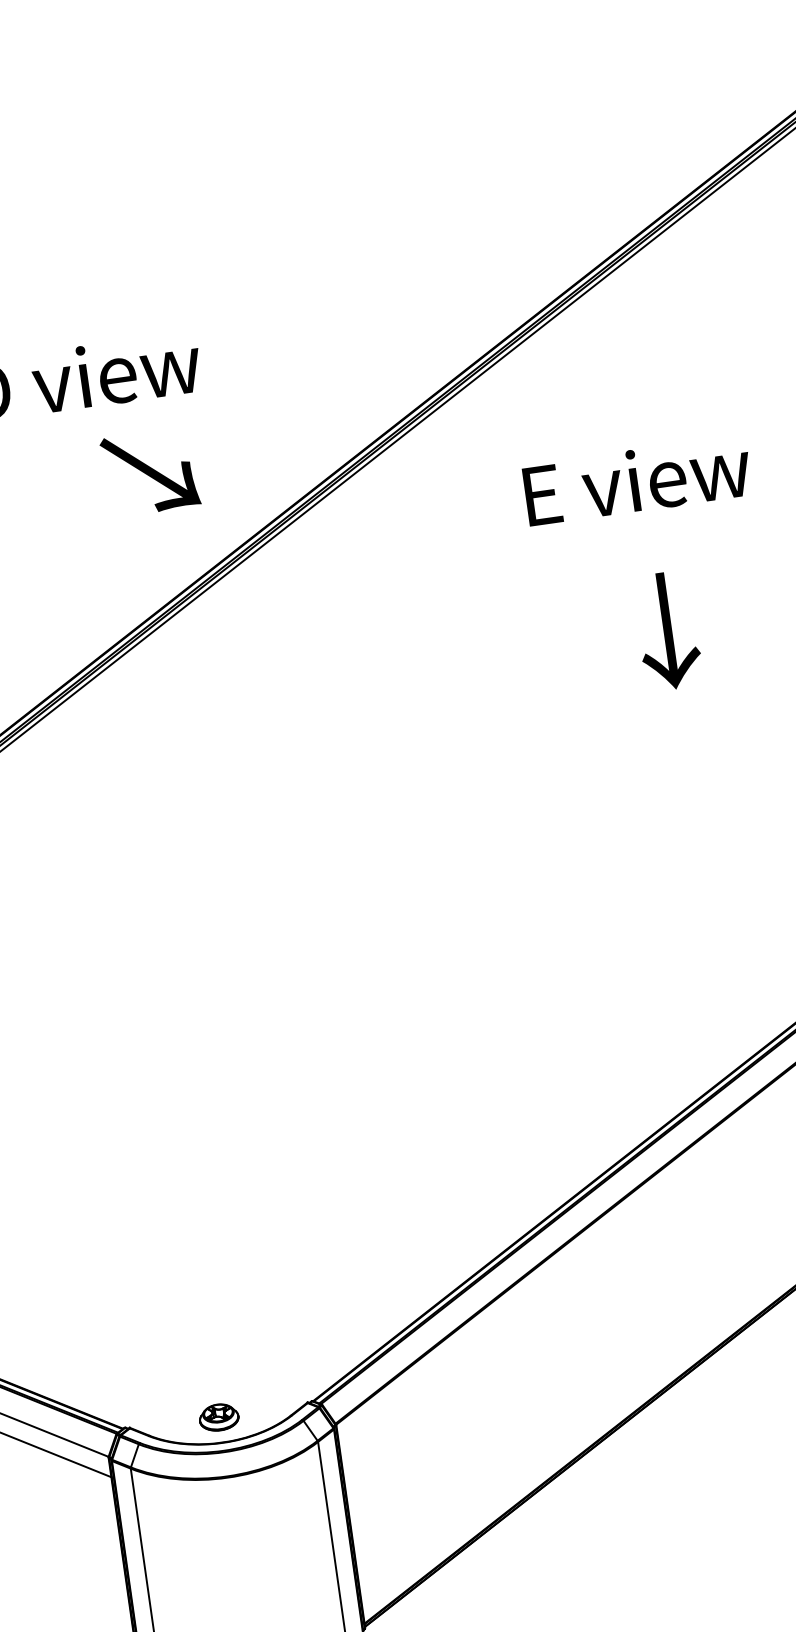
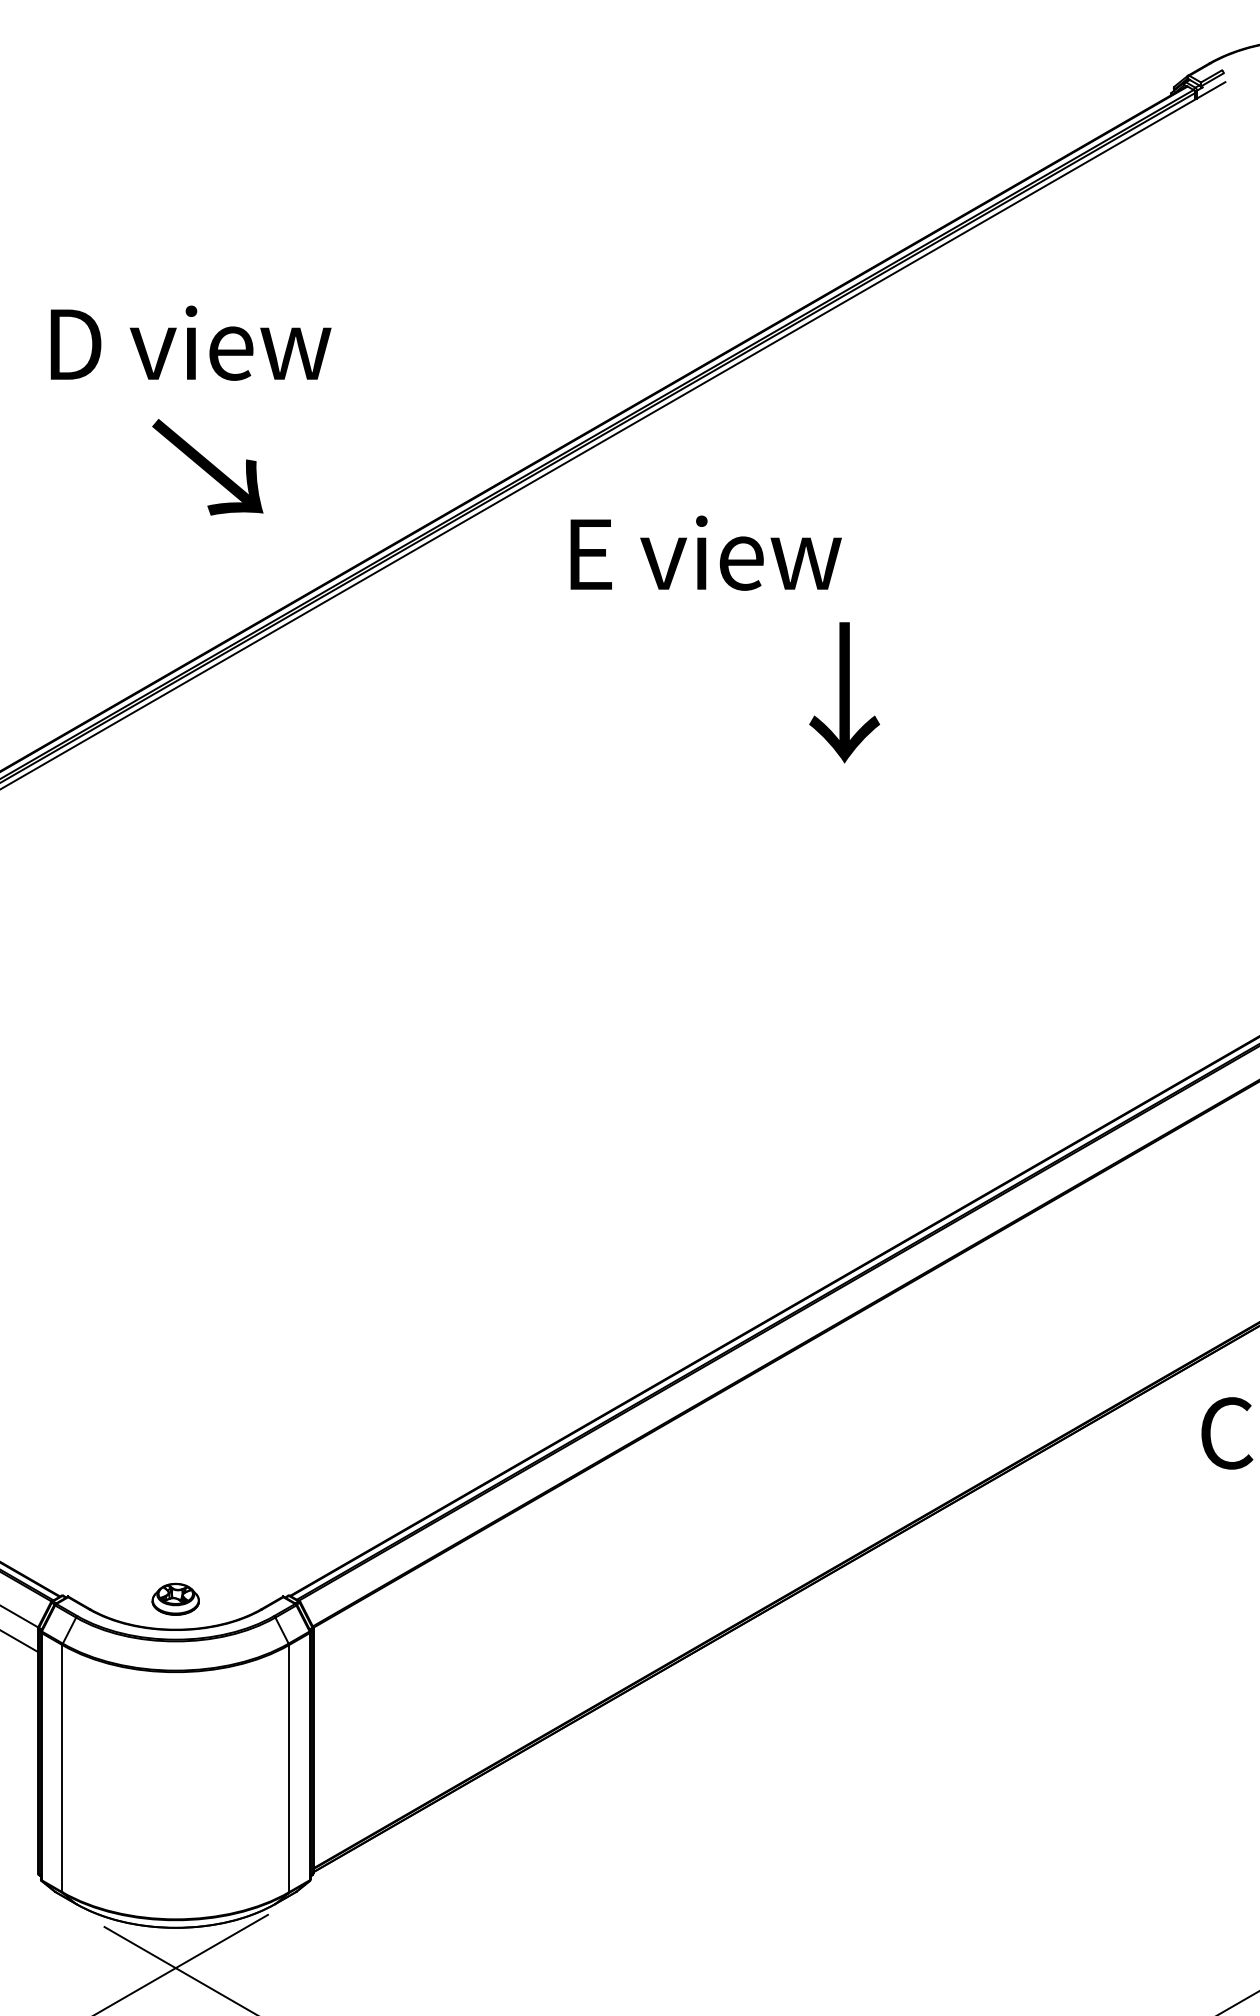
text: (150, 472) -> (207, 467), moved
text: (637, 480) -> (705, 552), moved
text: (667, 630) -> (844, 692), moved

